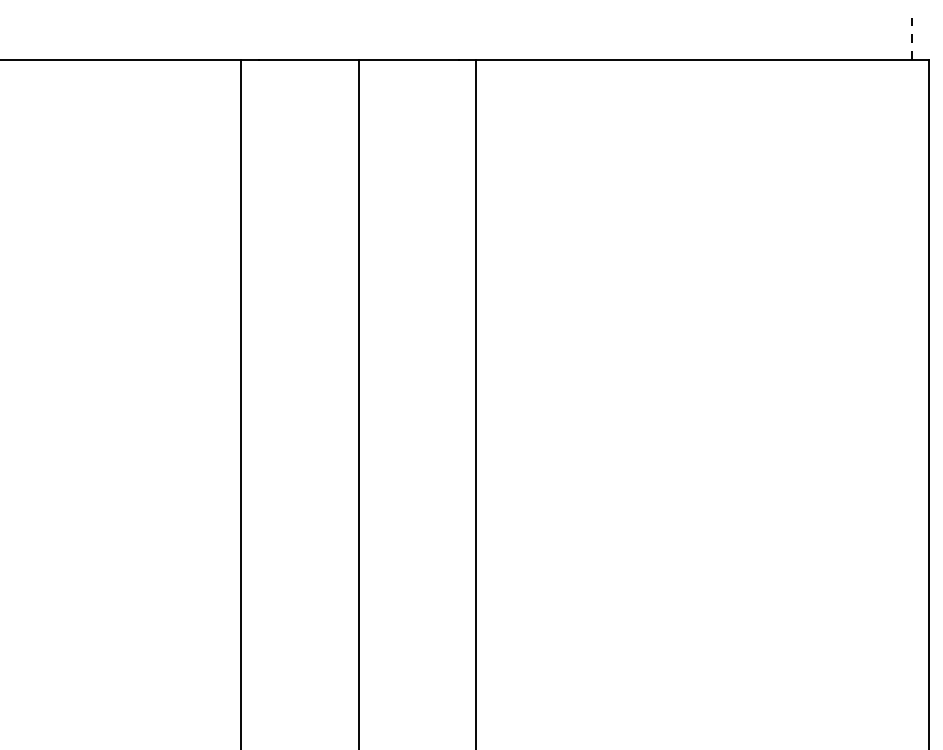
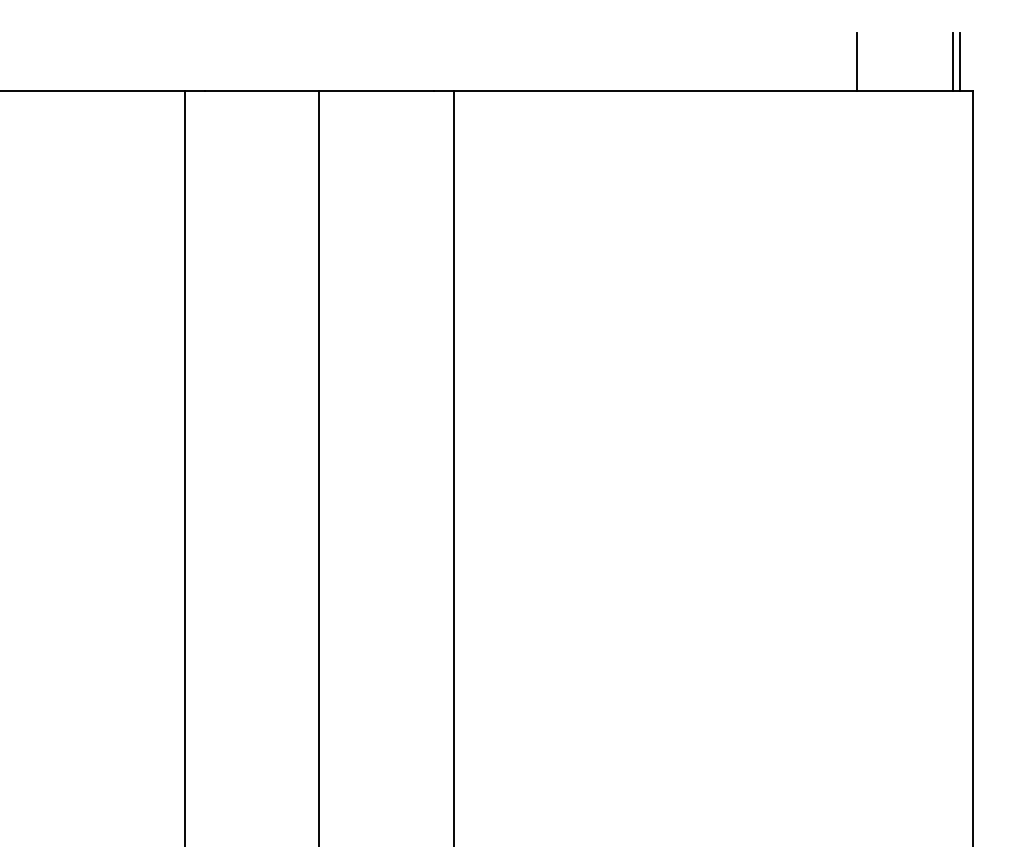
line: (911, 33) -> (953, 61), dashed -> solid
line: (827, 34) -> (856, 62), added
line: (917, 34) -> (959, 62), added

